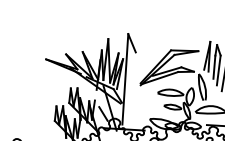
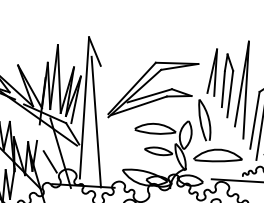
line: (132, 88) -> (95, 122), added

